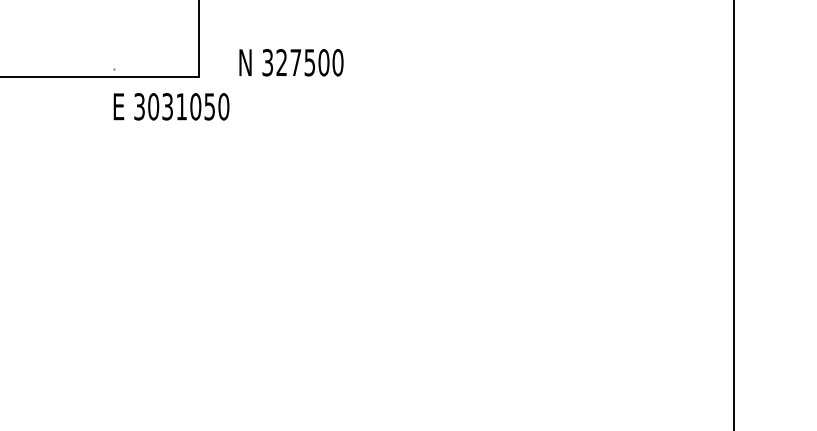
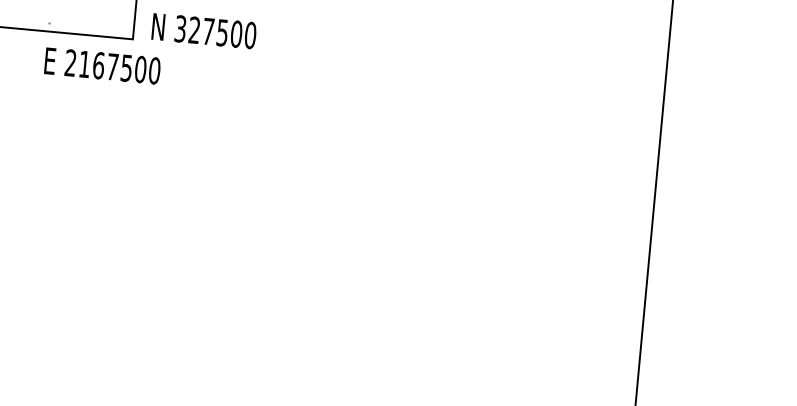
text: (291, 62) -> (204, 31), moved
text: (174, 106) -> (105, 66), 3031050 -> 2167500

